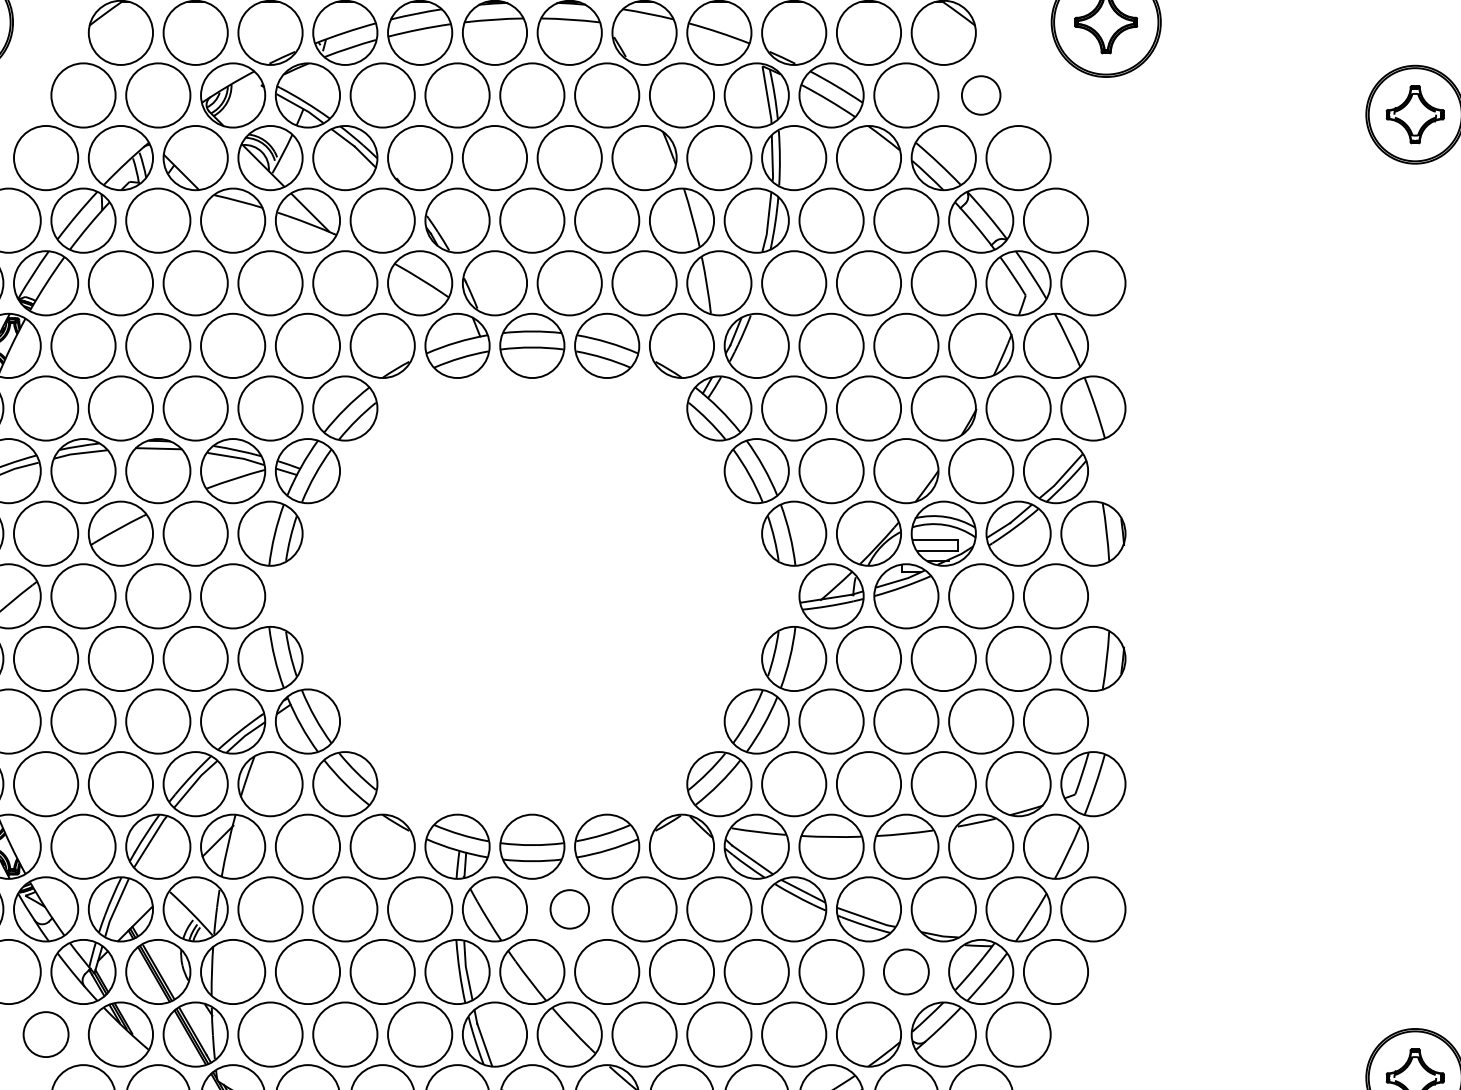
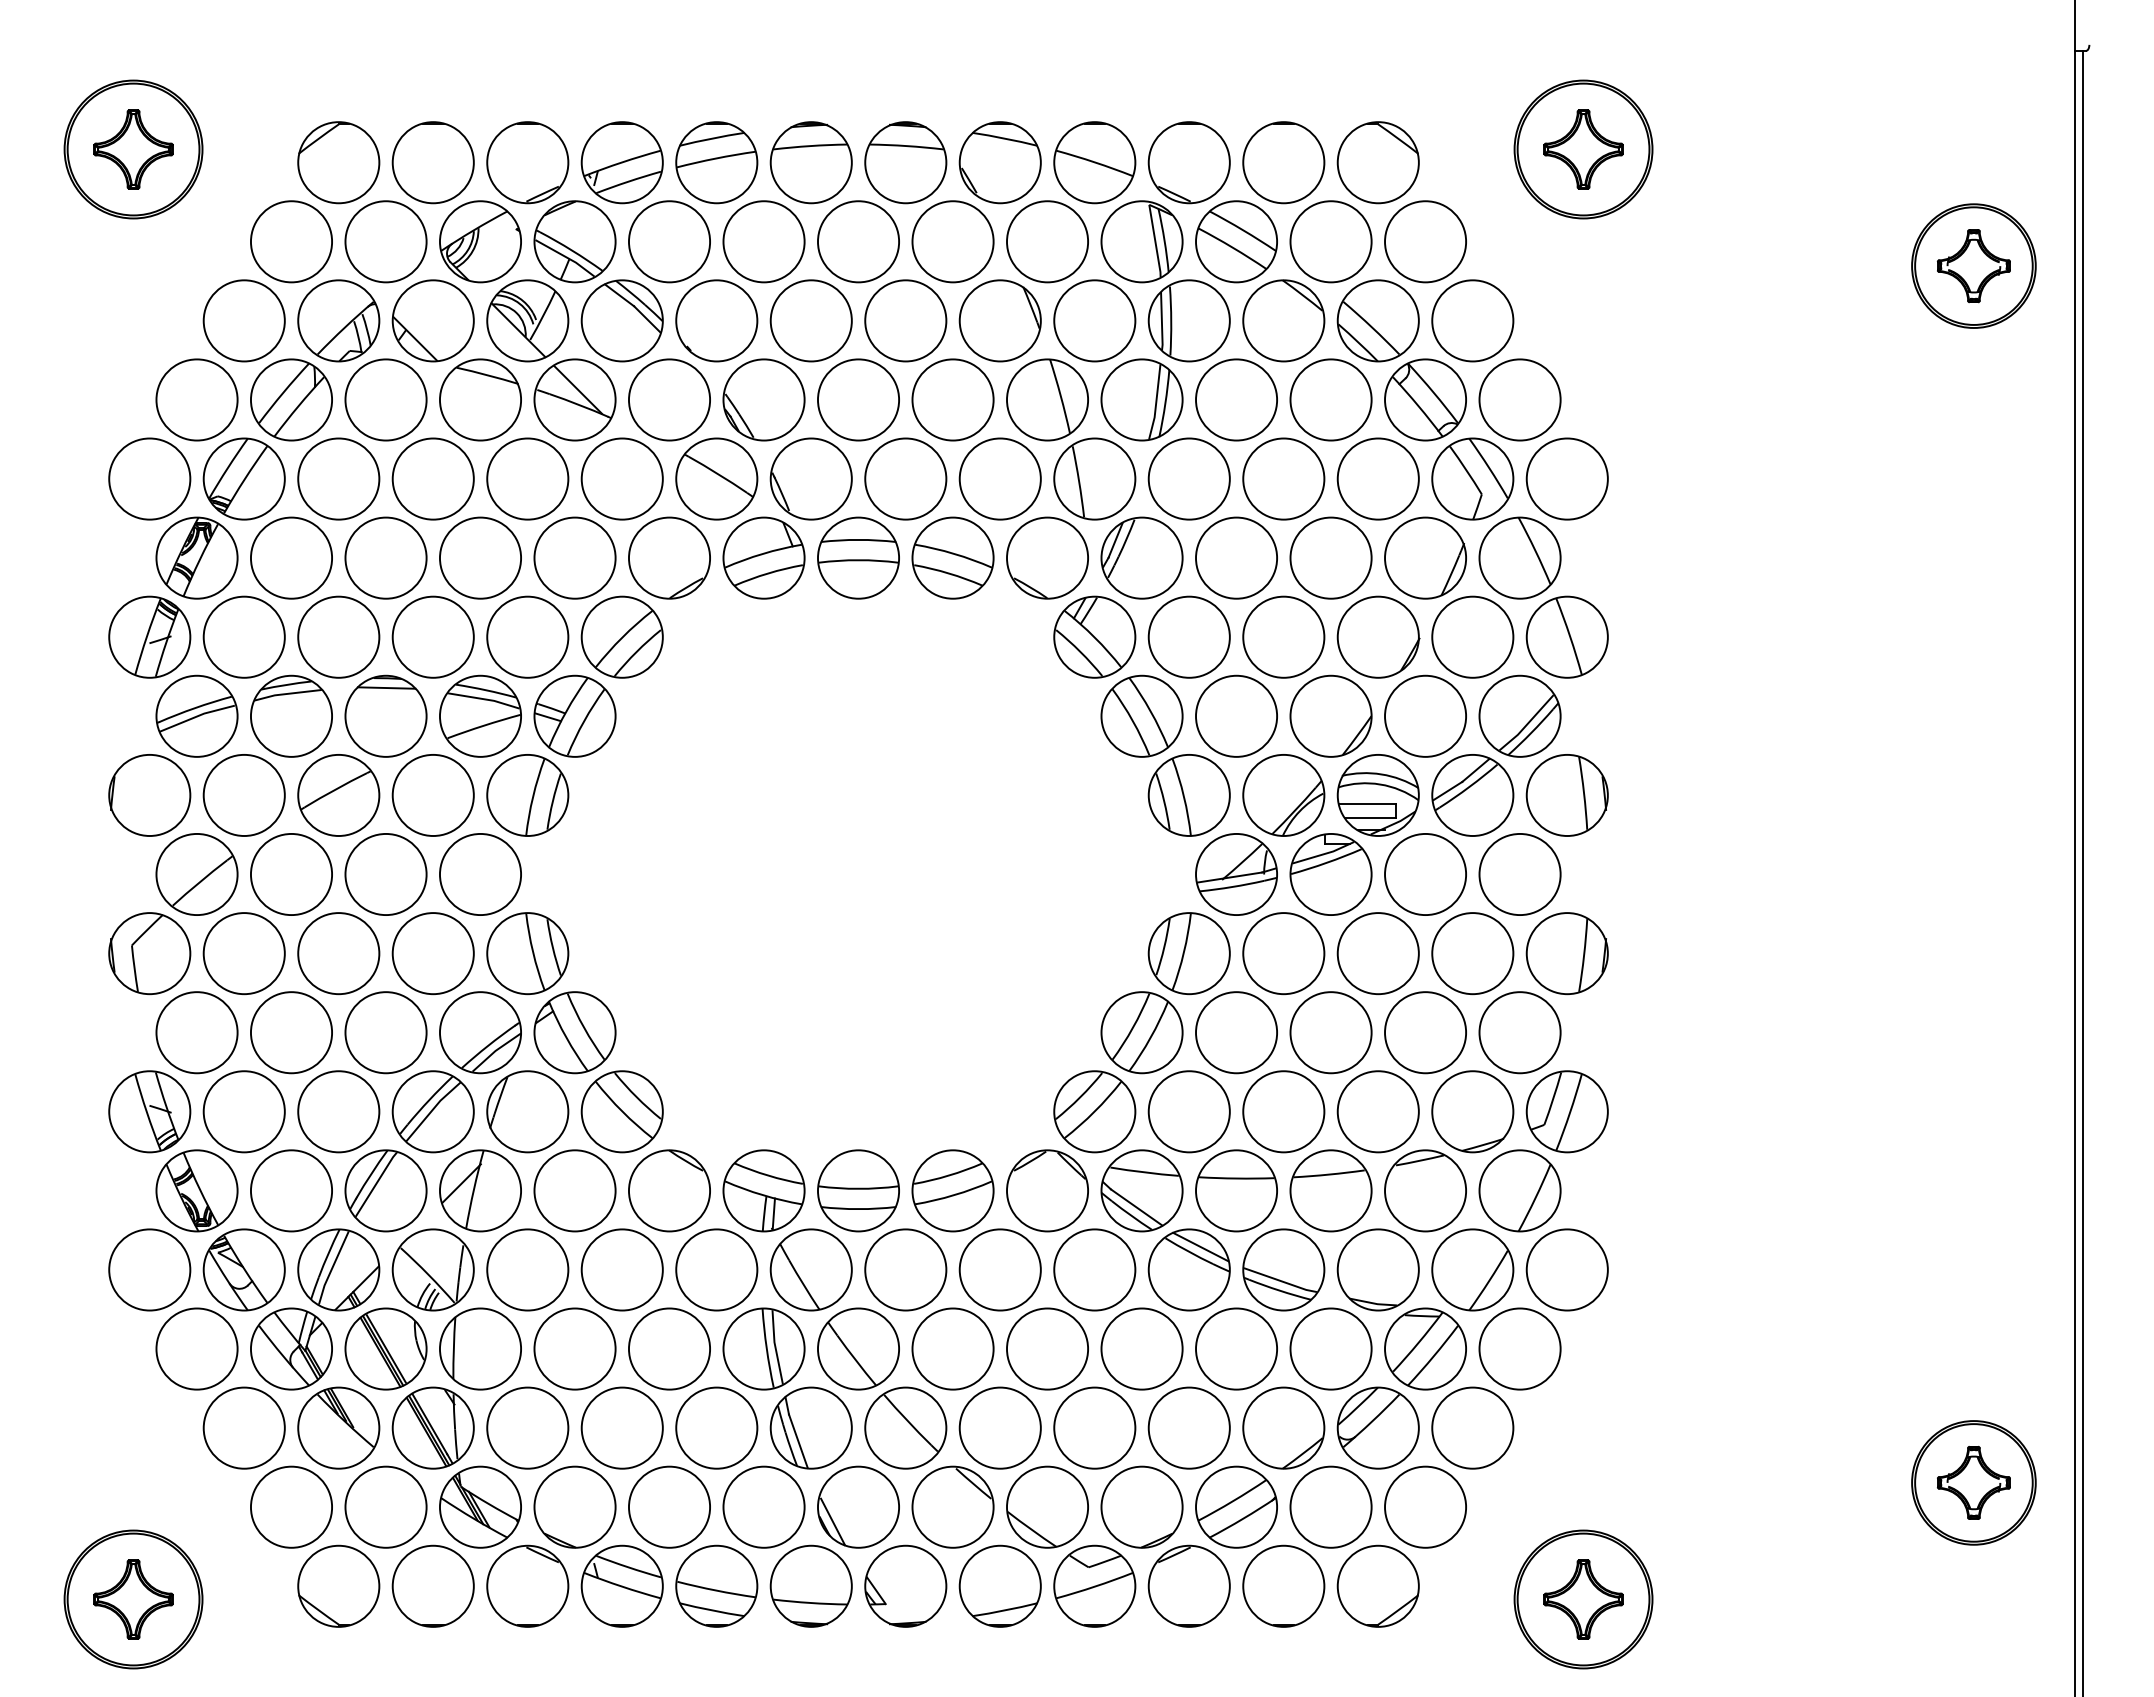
circle: (981, 95) -> (1425, 241), size x1.67
circle: (569, 909) -> (905, 1269), size x1.67
circle: (905, 971) -> (1330, 1348), size x1.43
circle: (45, 1034) -> (243, 1427), size x1.43

